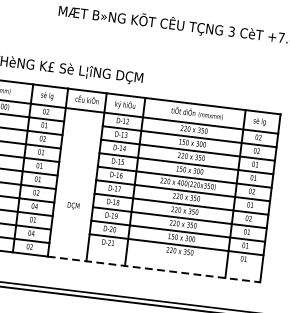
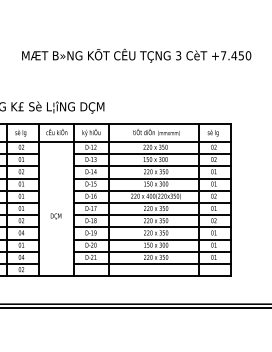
text: (72, 205) -> (55, 216), moved
line: (175, 258) -> (152, 264), added
line: (154, 269) -> (135, 276), dashed -> solid

